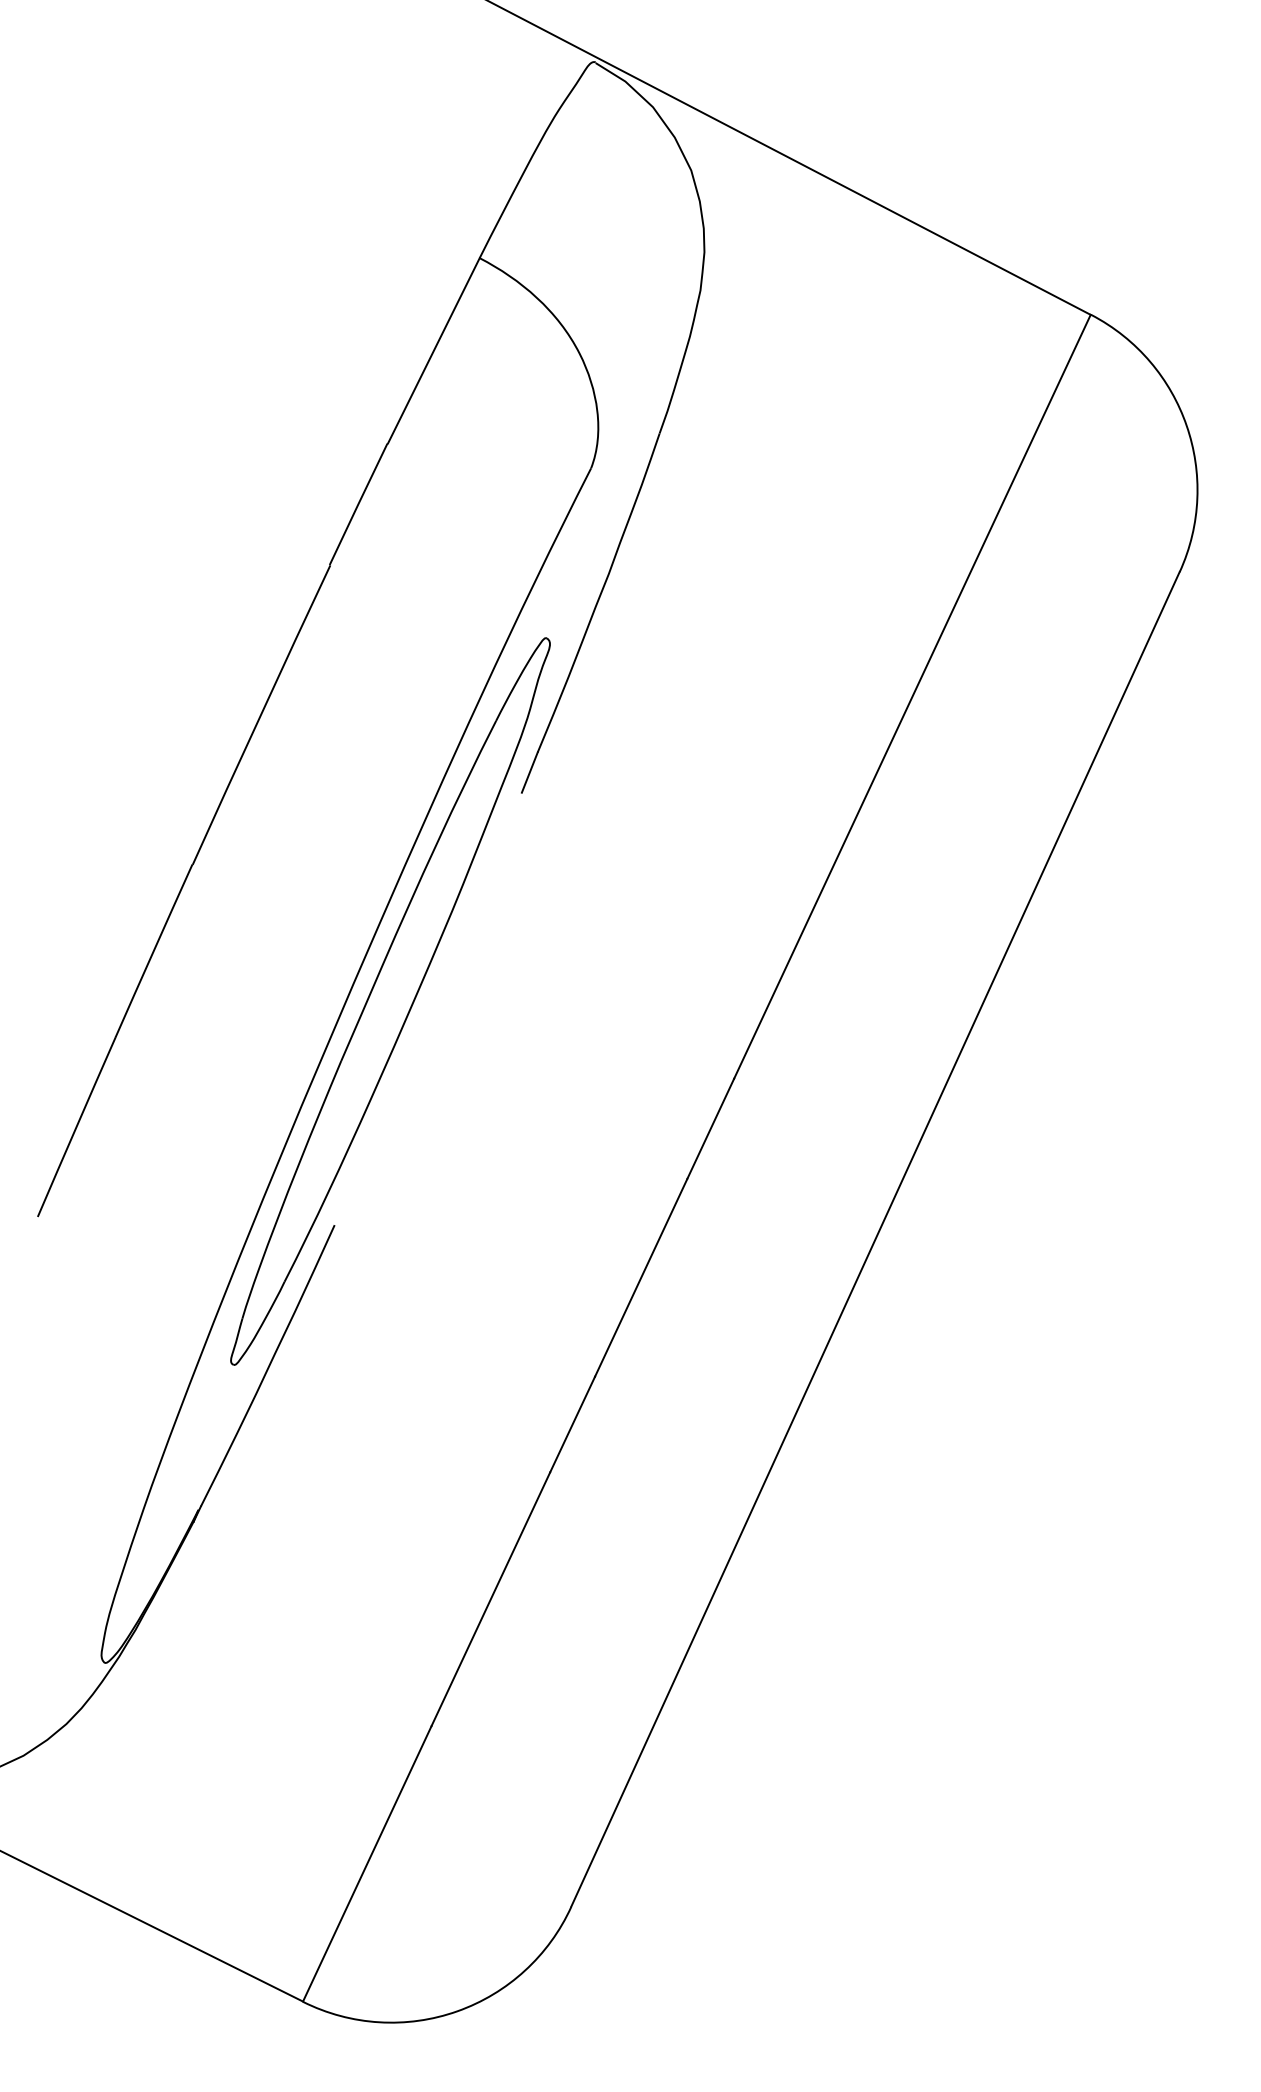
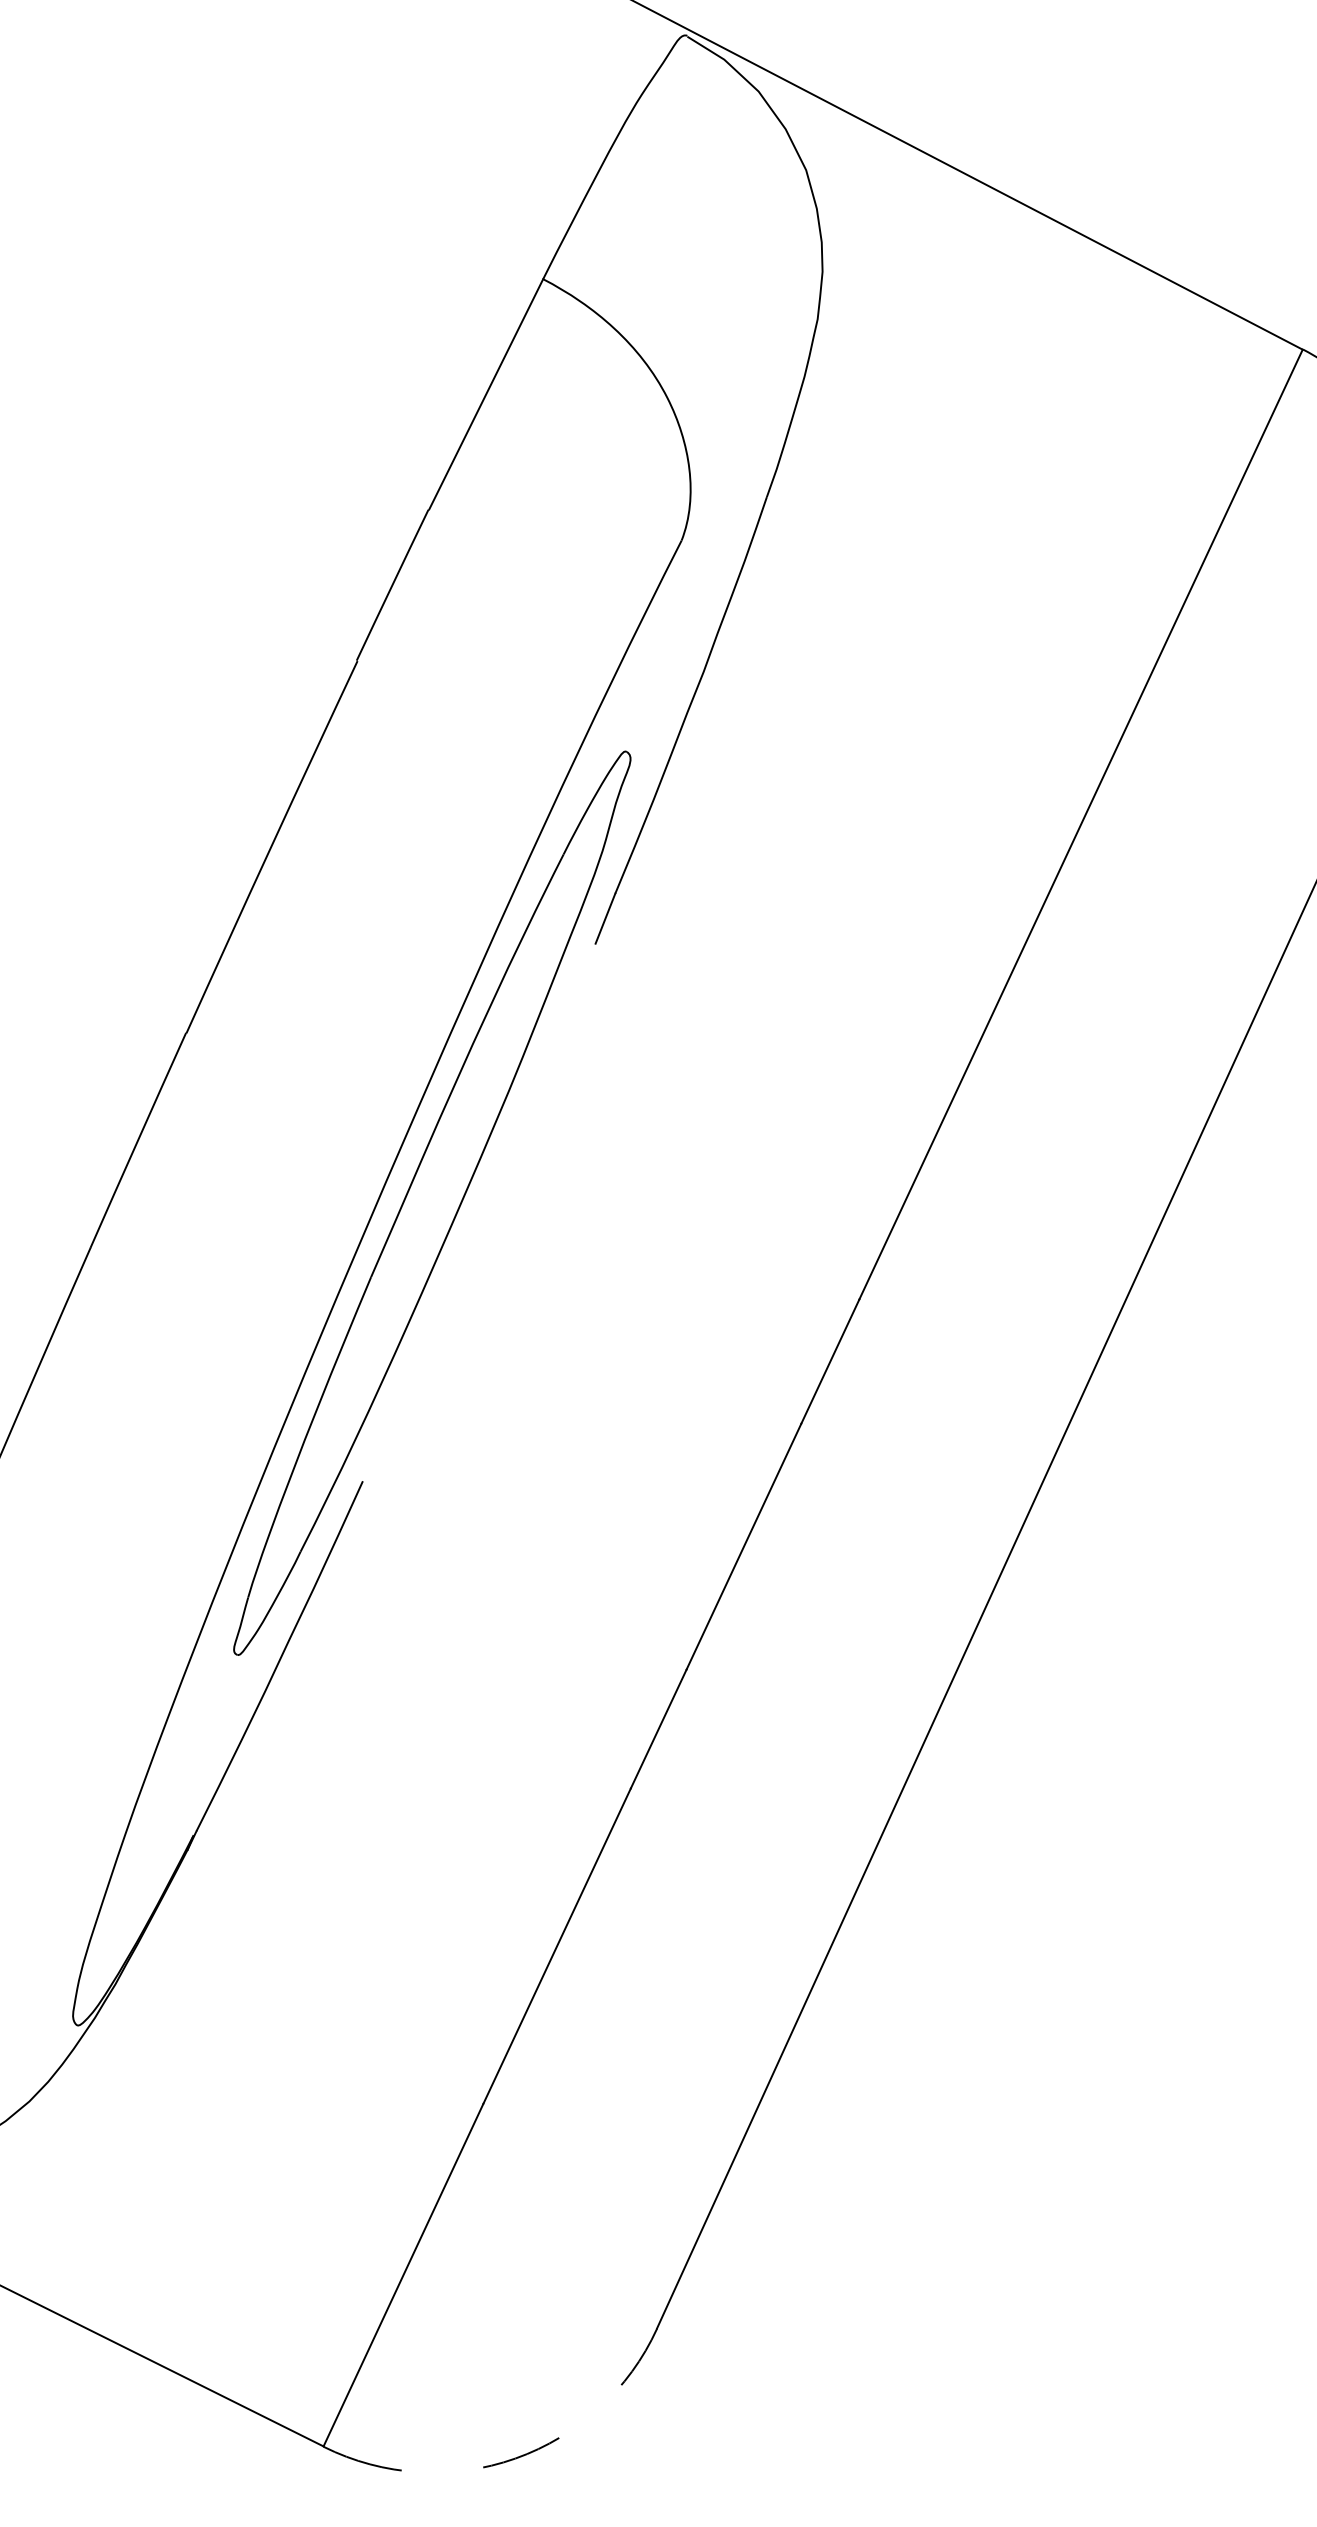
arc: (457, 2011) -> (515, 2458), solid -> dashed

